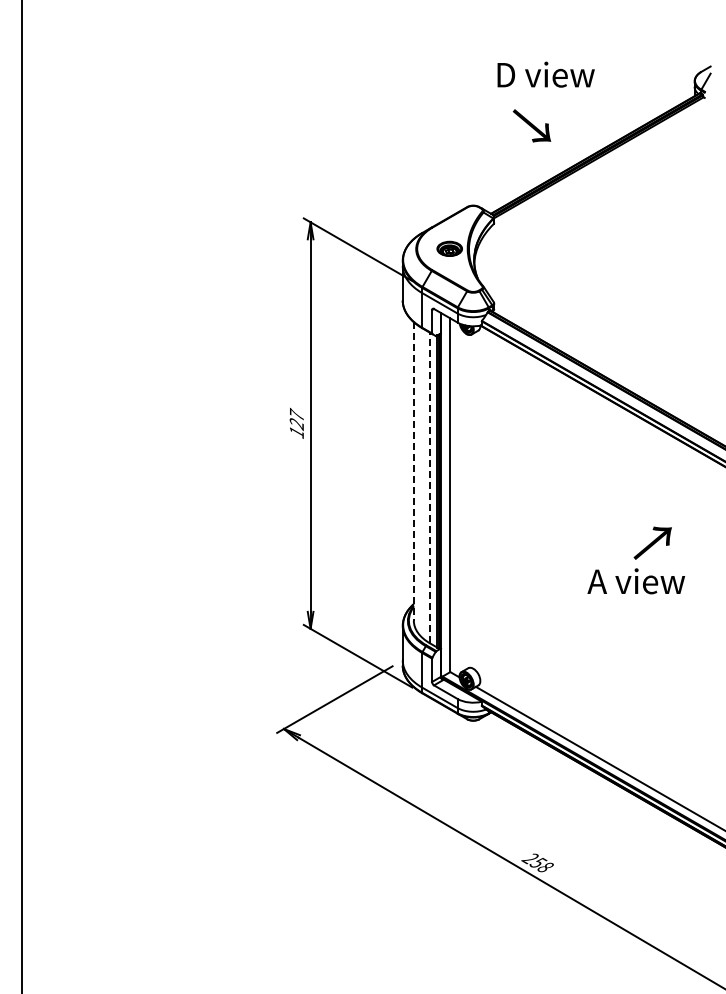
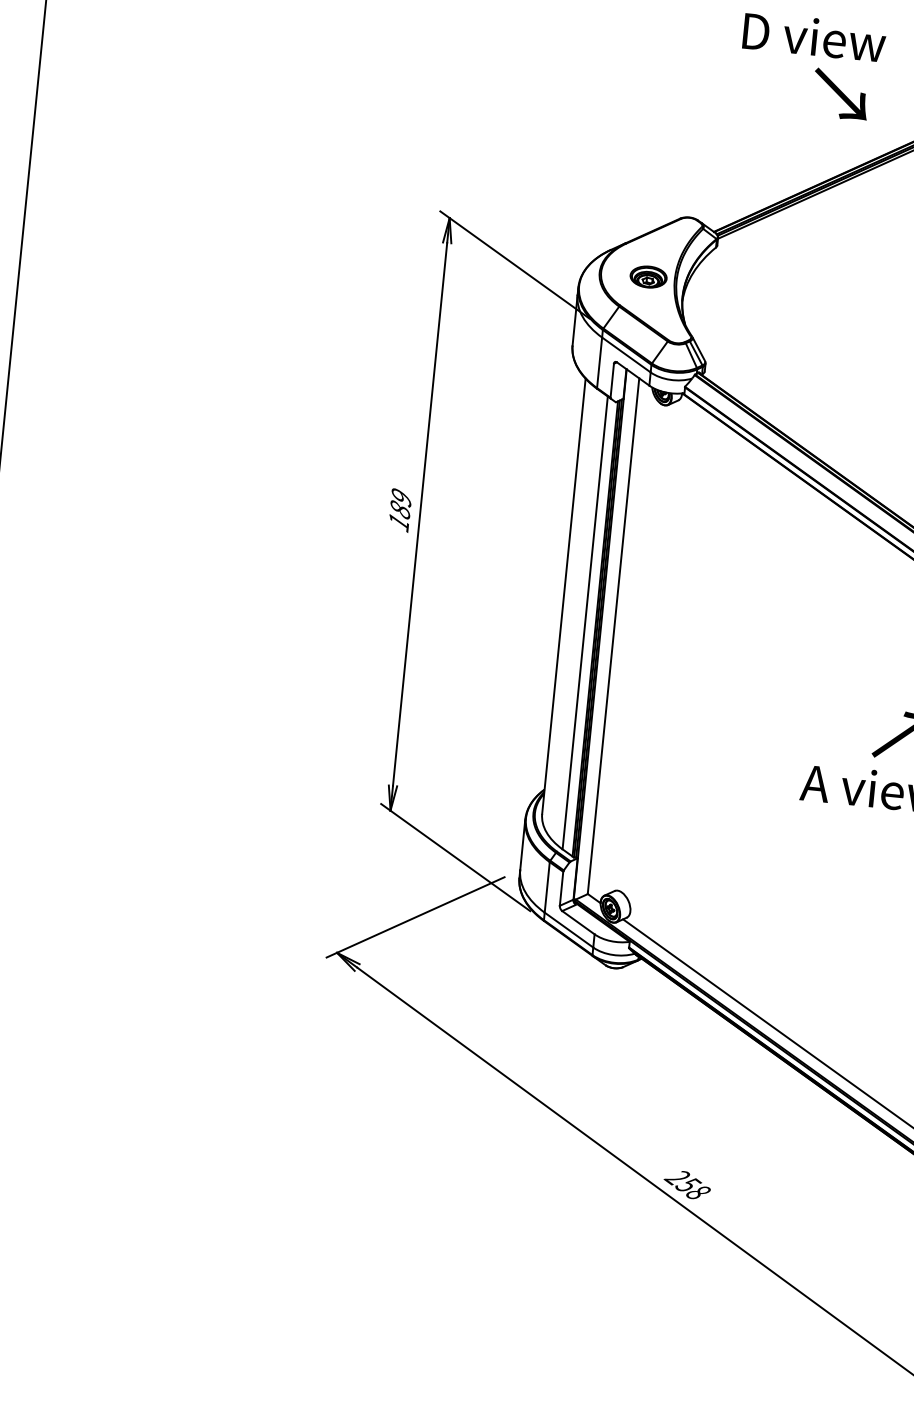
text: (531, 125) -> (840, 93), moved
text: (296, 419) -> (400, 503), 127 -> 189
line: (413, 472) -> (563, 597), dashed -> solid
line: (430, 487) -> (585, 622), dashed -> solid

